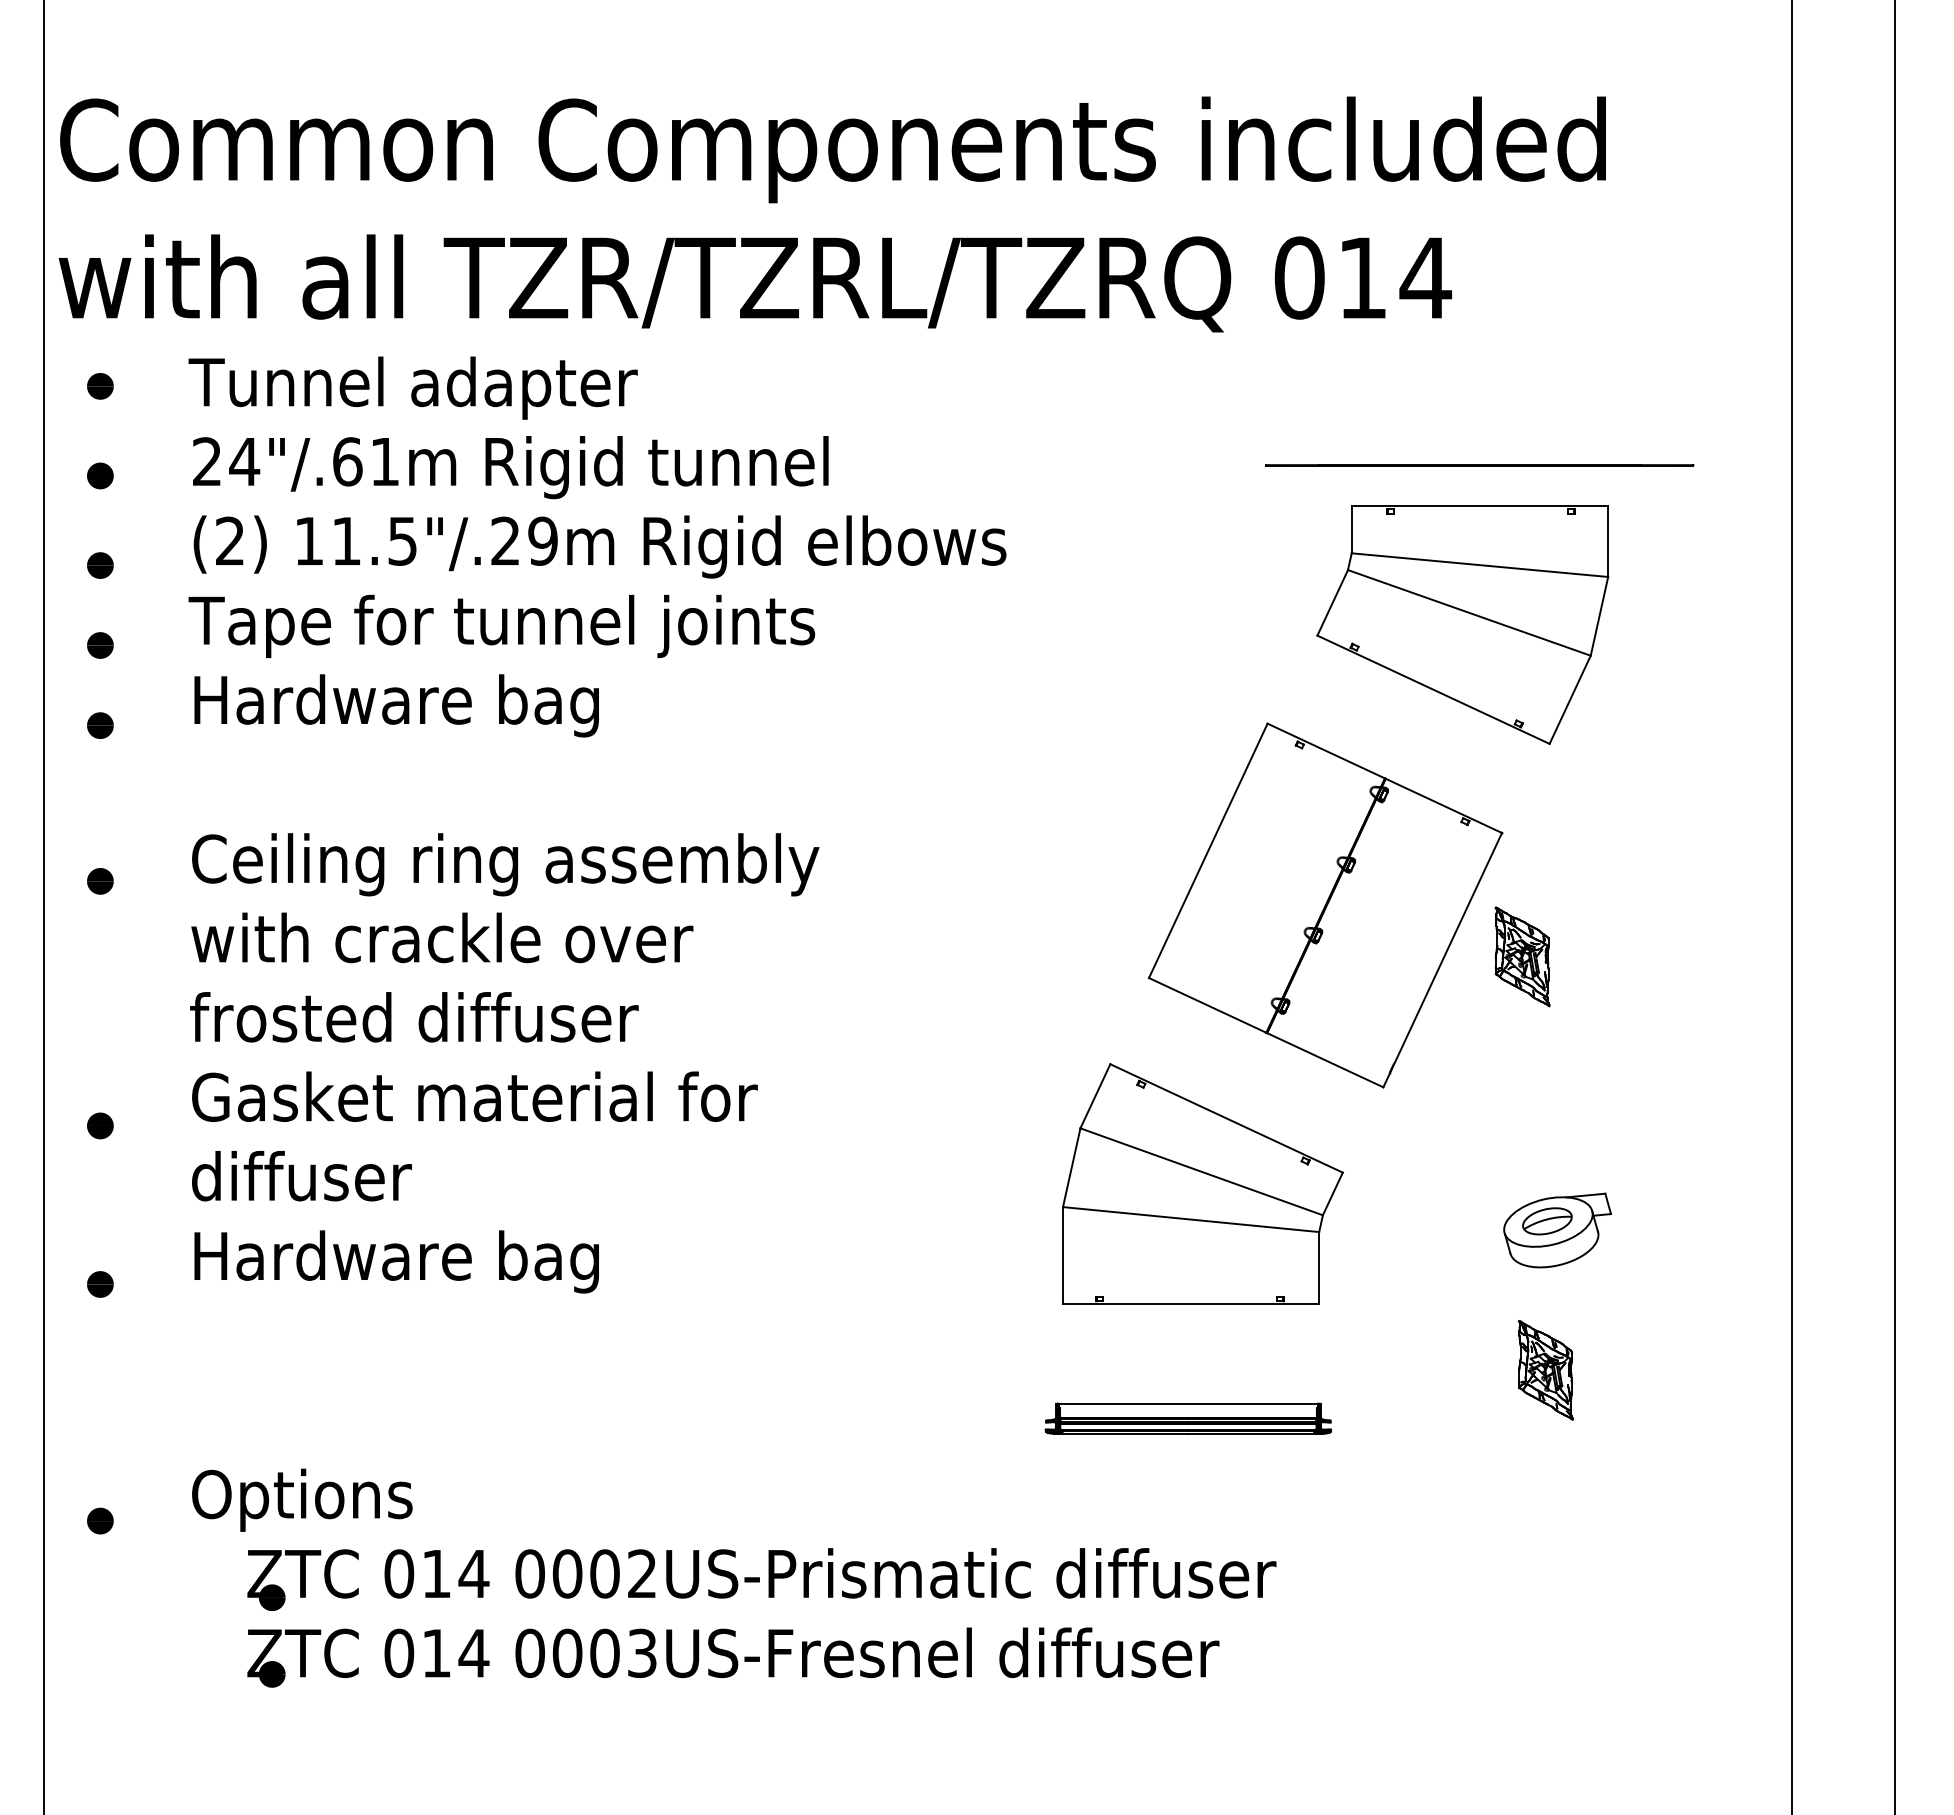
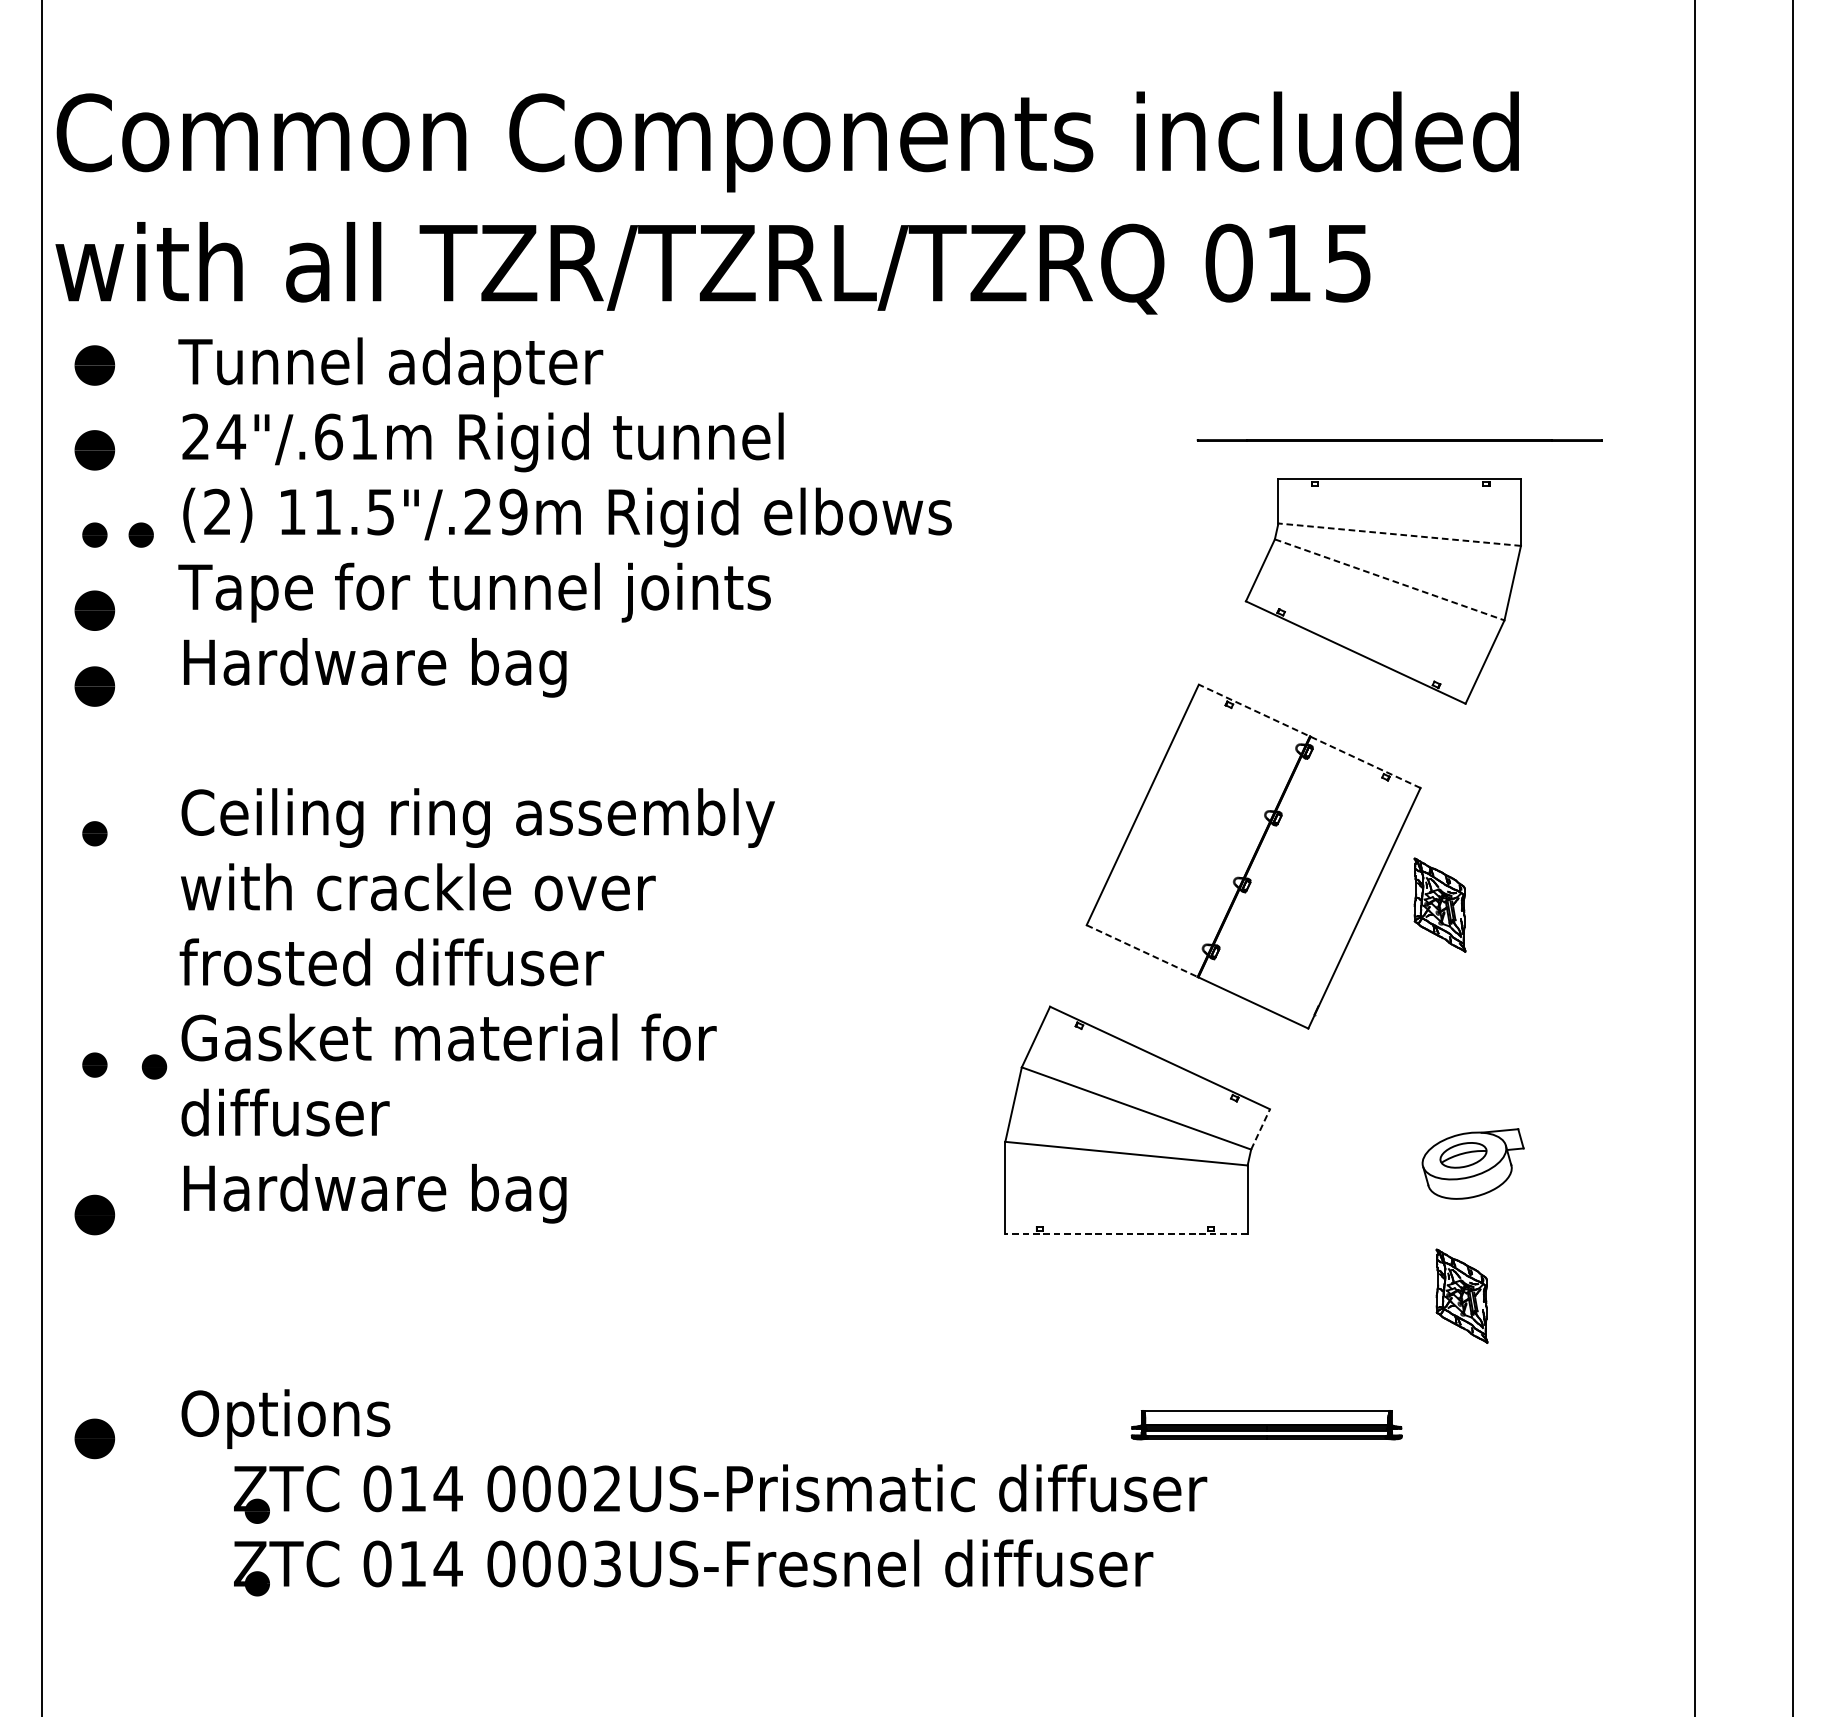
text: (1425, 278) -> (1348, 263), 014 -> 015
part: (100, 386) -> (95, 365), size x1.6
part: (100, 475) -> (95, 449), size x1.6
part: (149, 565) -> (141, 535), added
line: (1479, 565) -> (1399, 535), solid -> dashed
line: (1469, 612) -> (1389, 579), solid -> dashed
part: (100, 645) -> (95, 610), size x1.6
part: (100, 725) -> (95, 686), size x1.6
line: (1384, 778) -> (1309, 736), solid -> dashed
line: (1207, 1005) -> (1142, 951), solid -> dashed
part: (163, 1127) -> (154, 1066), added
line: (1332, 1193) -> (1260, 1128), solid -> dashed
part: (100, 1284) -> (95, 1215), size x1.6
line: (1190, 1304) -> (1125, 1233), solid -> dashed
part: (1187, 1418) -> (1265, 1425), moved
part: (100, 1520) -> (95, 1438), size x1.6

